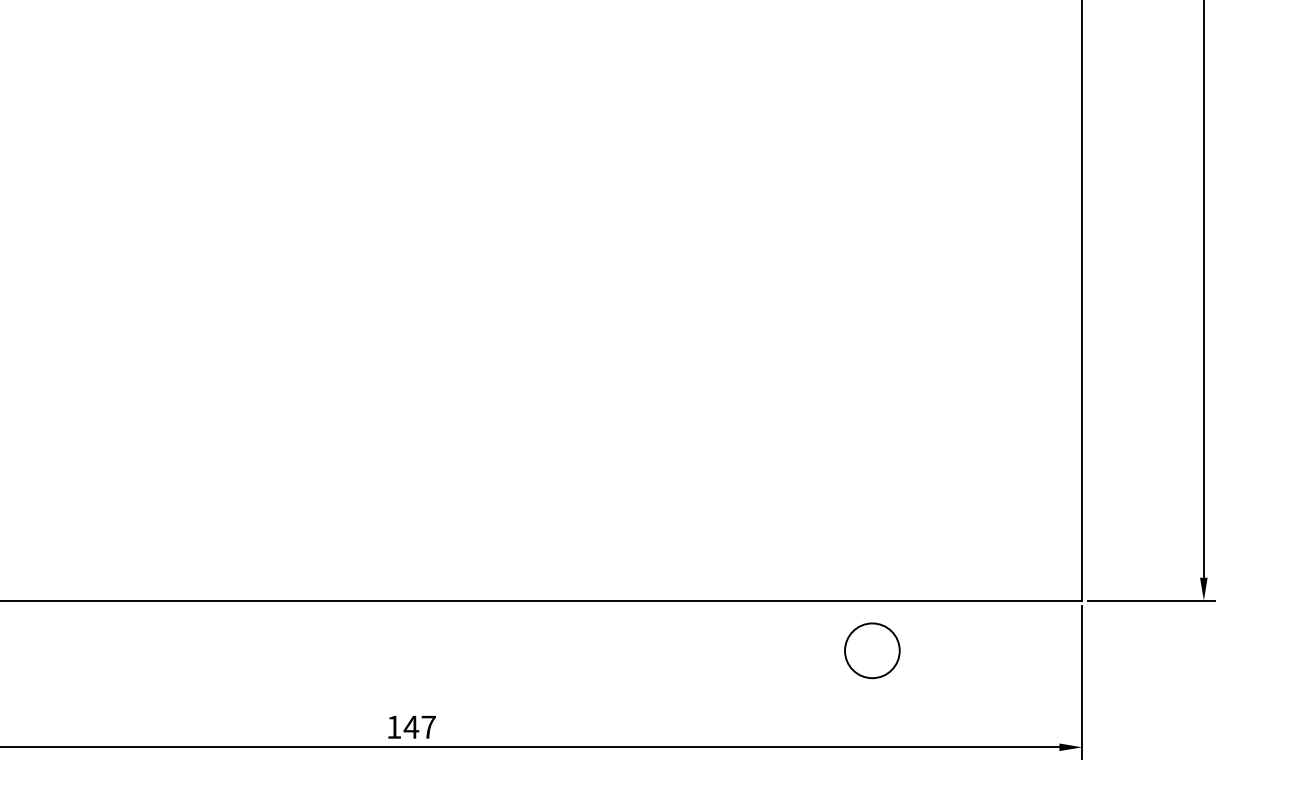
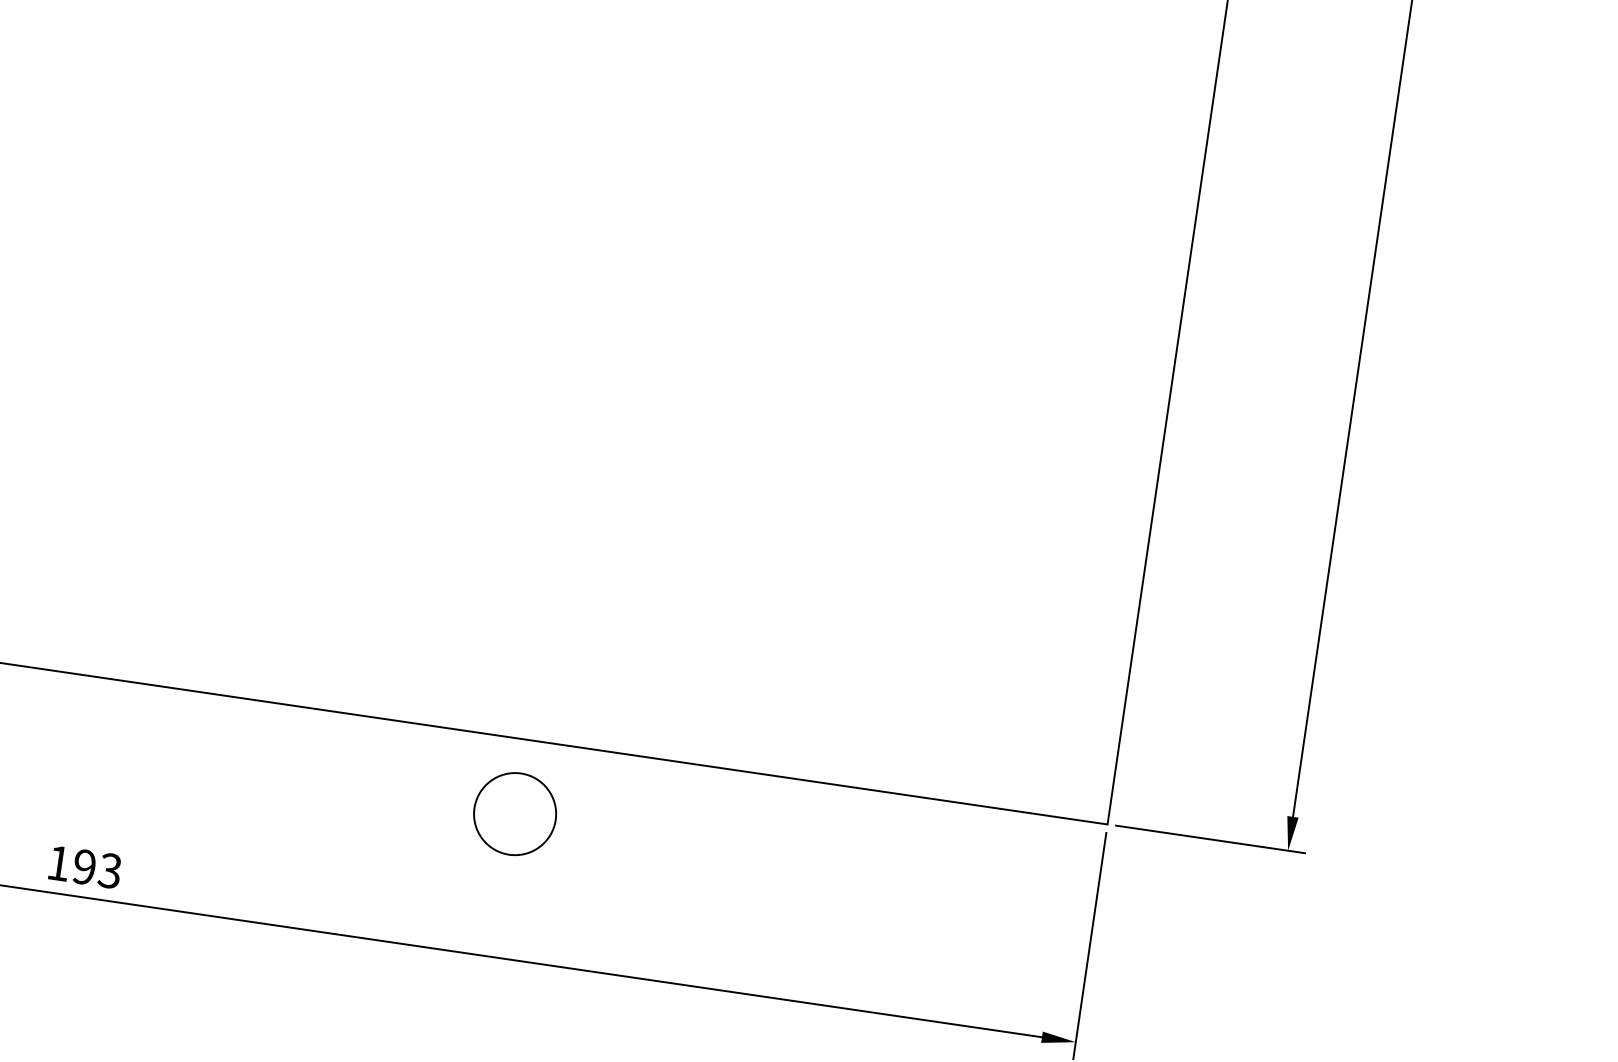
circle: (872, 650) -> (515, 813), moved
text: (419, 726) -> (96, 867), 147 -> 193

